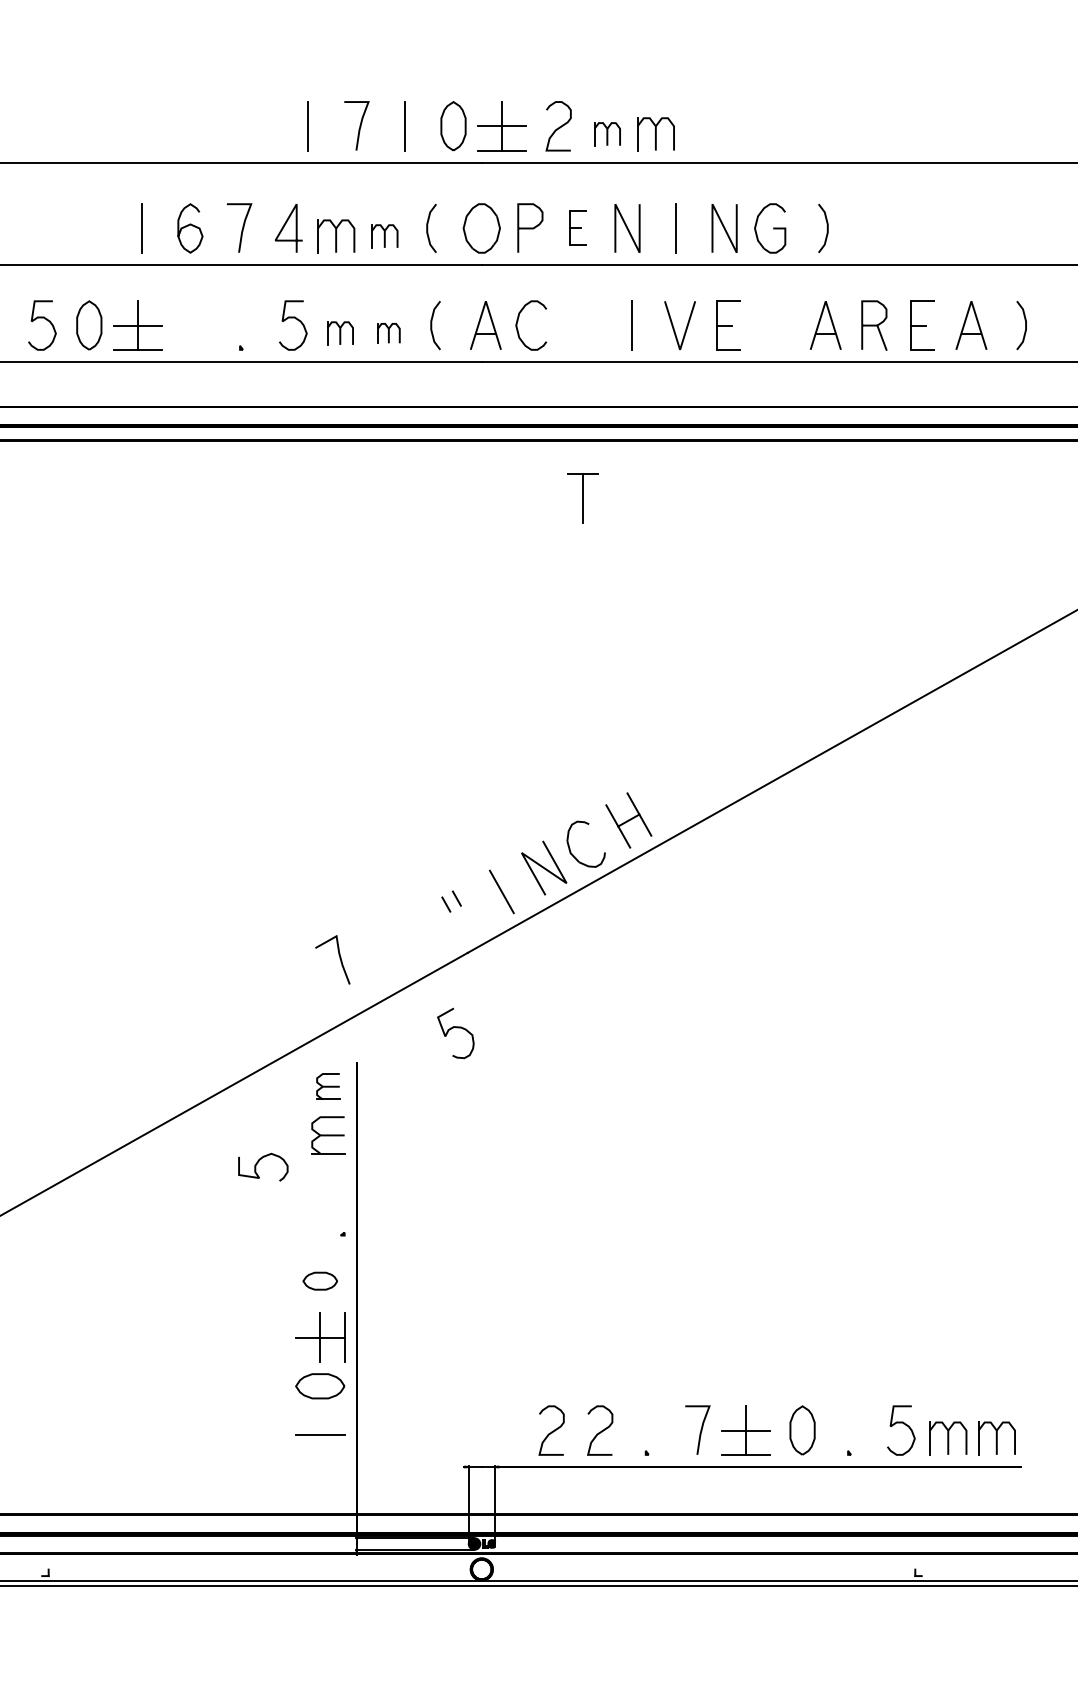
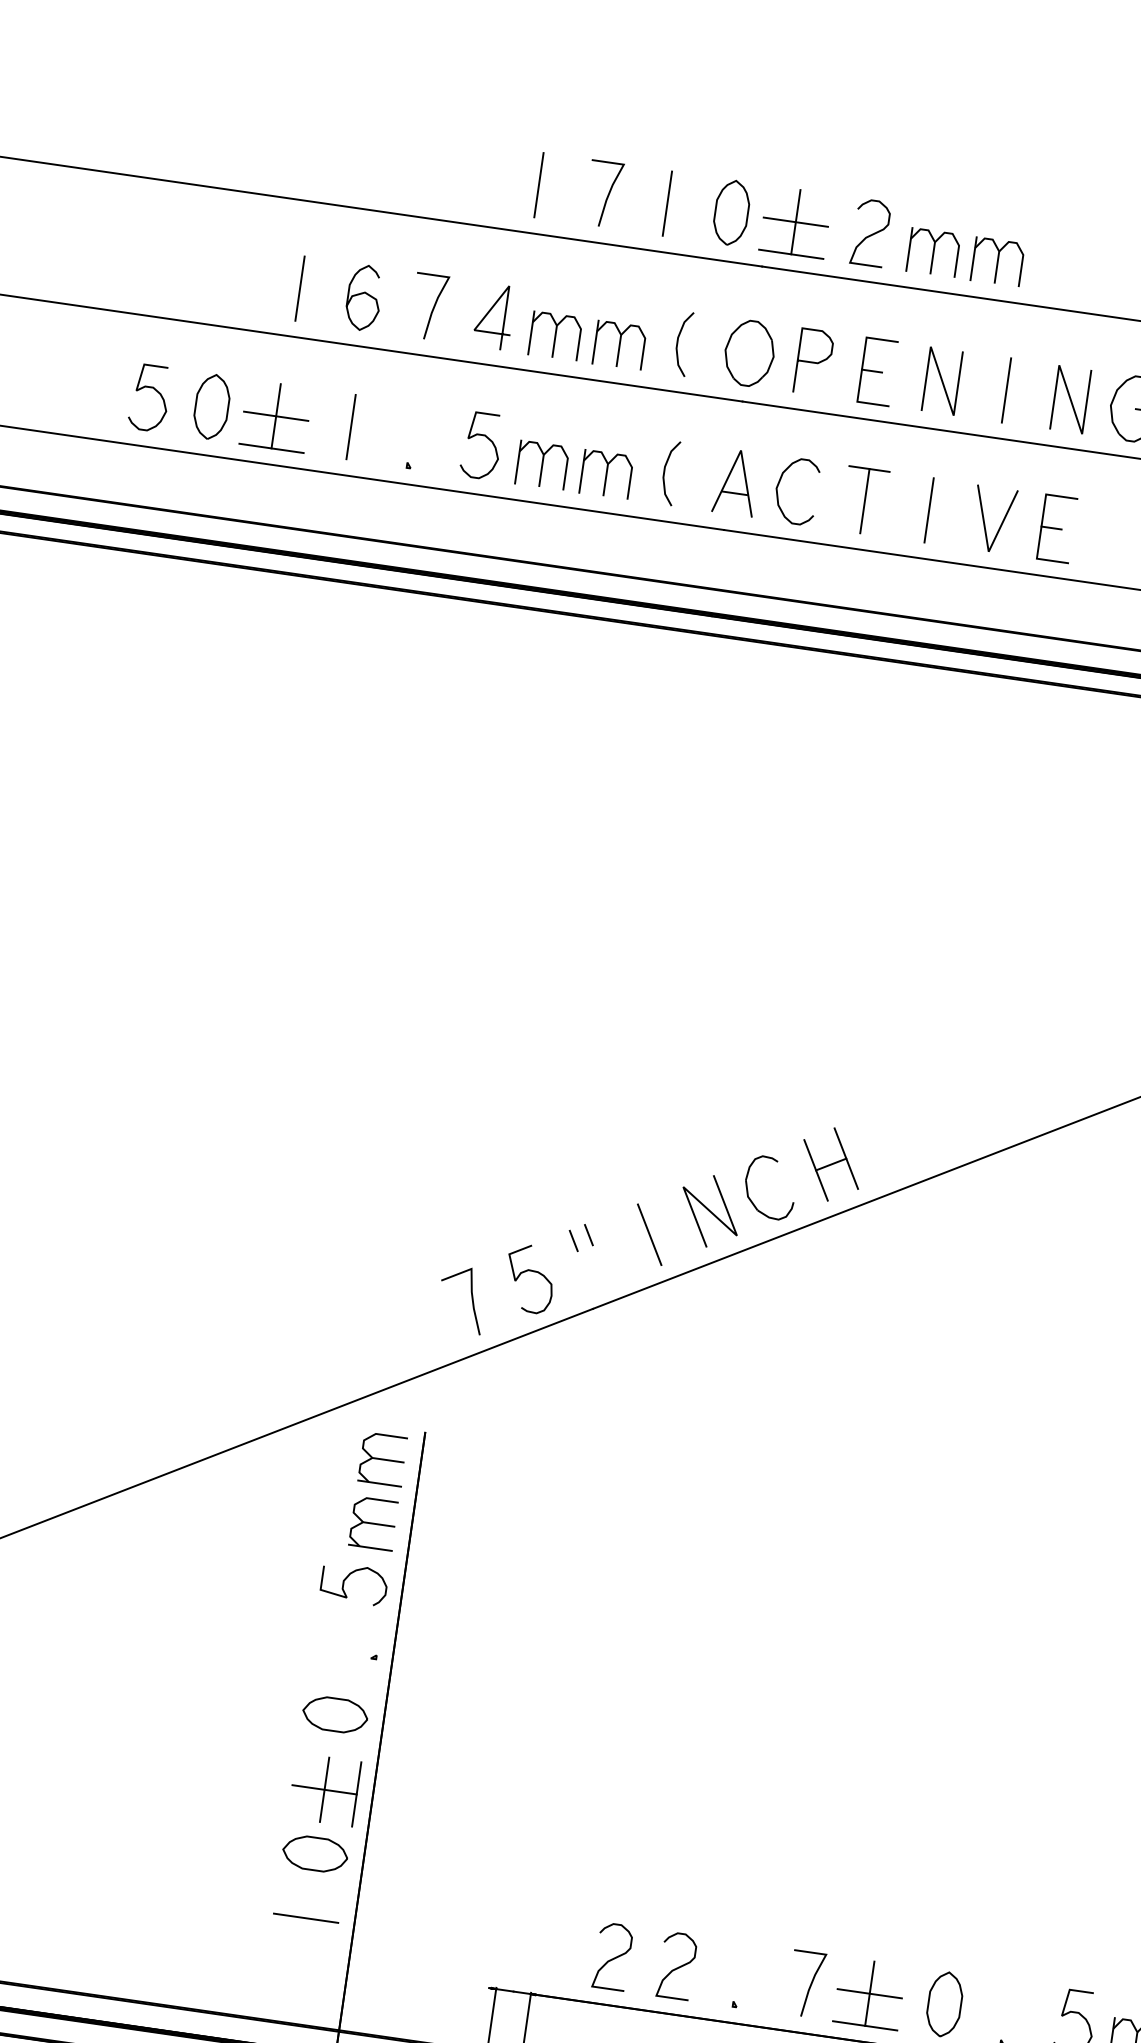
part: (607, 134) -> (933, 253), size x1.43
part: (578, 228) -> (877, 371), size x1.43
part: (384, 236) -> (619, 345), size x1.43
line: (194, 325) -> (351, 427), added
part: (340, 333) -> (542, 465), size x1.43
part: (388, 333) -> (606, 474), size x1.67
part: (582, 498) -> (864, 500), moved
curve: (339, 958) -> (471, 1298), moved
curve: (456, 1028) -> (531, 1272), moved
part: (328, 1086) -> (383, 1459), size x1.43
curve: (257, 1164) -> (347, 1579), moved
part: (320, 1281) -> (335, 1715), size x1.43

